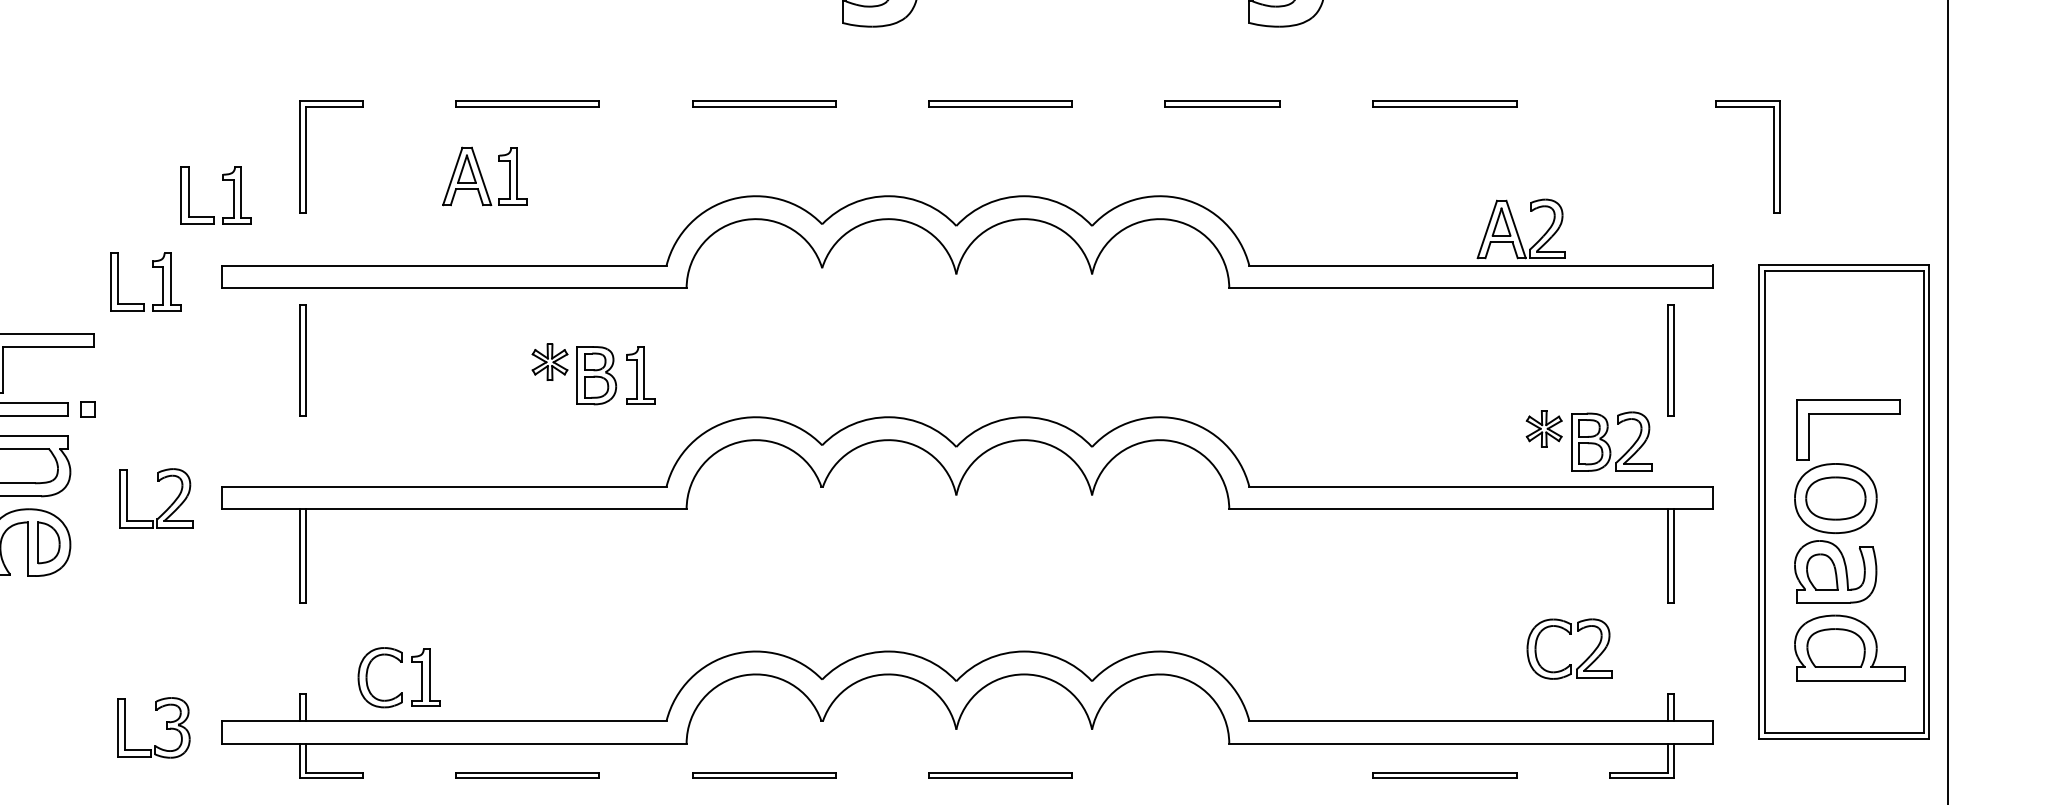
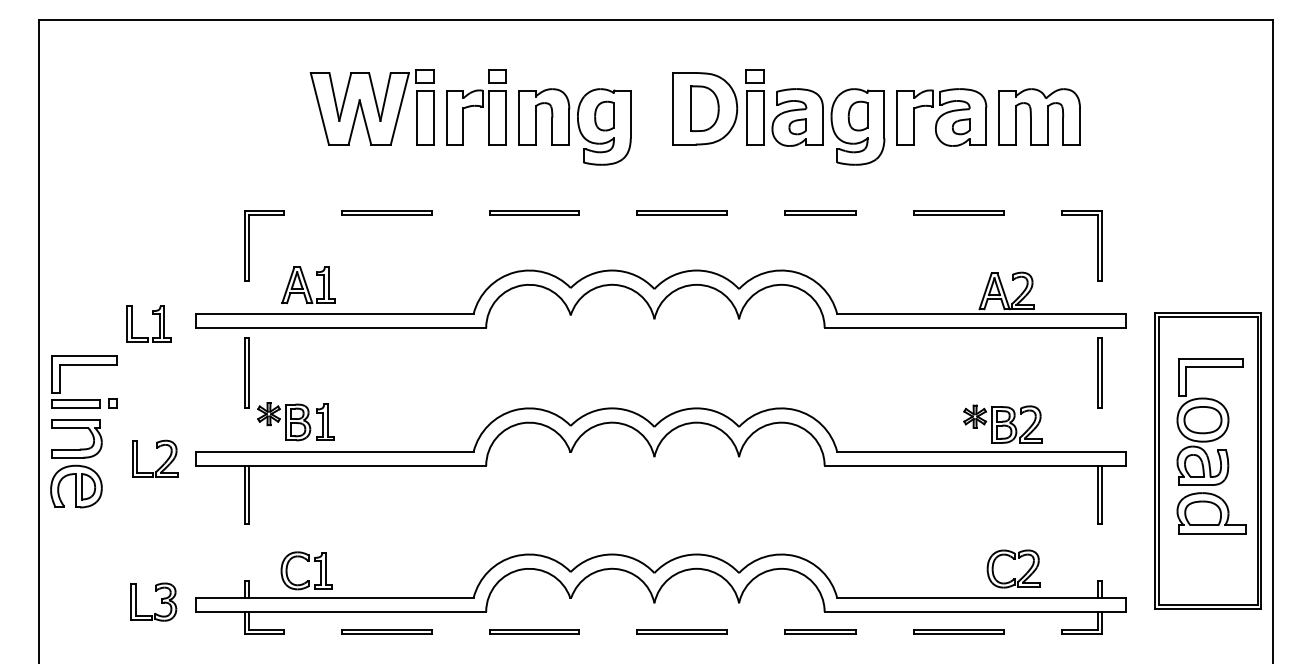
part: (1772, 156) -> (1097, 245), moved
part: (485, 176) -> (308, 285), moved
part: (222, 180) -> (196, 260), removed
part: (592, 374) -> (295, 421), moved
part: (1588, 439) -> (1002, 423), moved
part: (1849, 540) -> (1211, 446), moved
part: (1568, 633) -> (1013, 559), moved
part: (1222, 774) -> (820, 631), added

